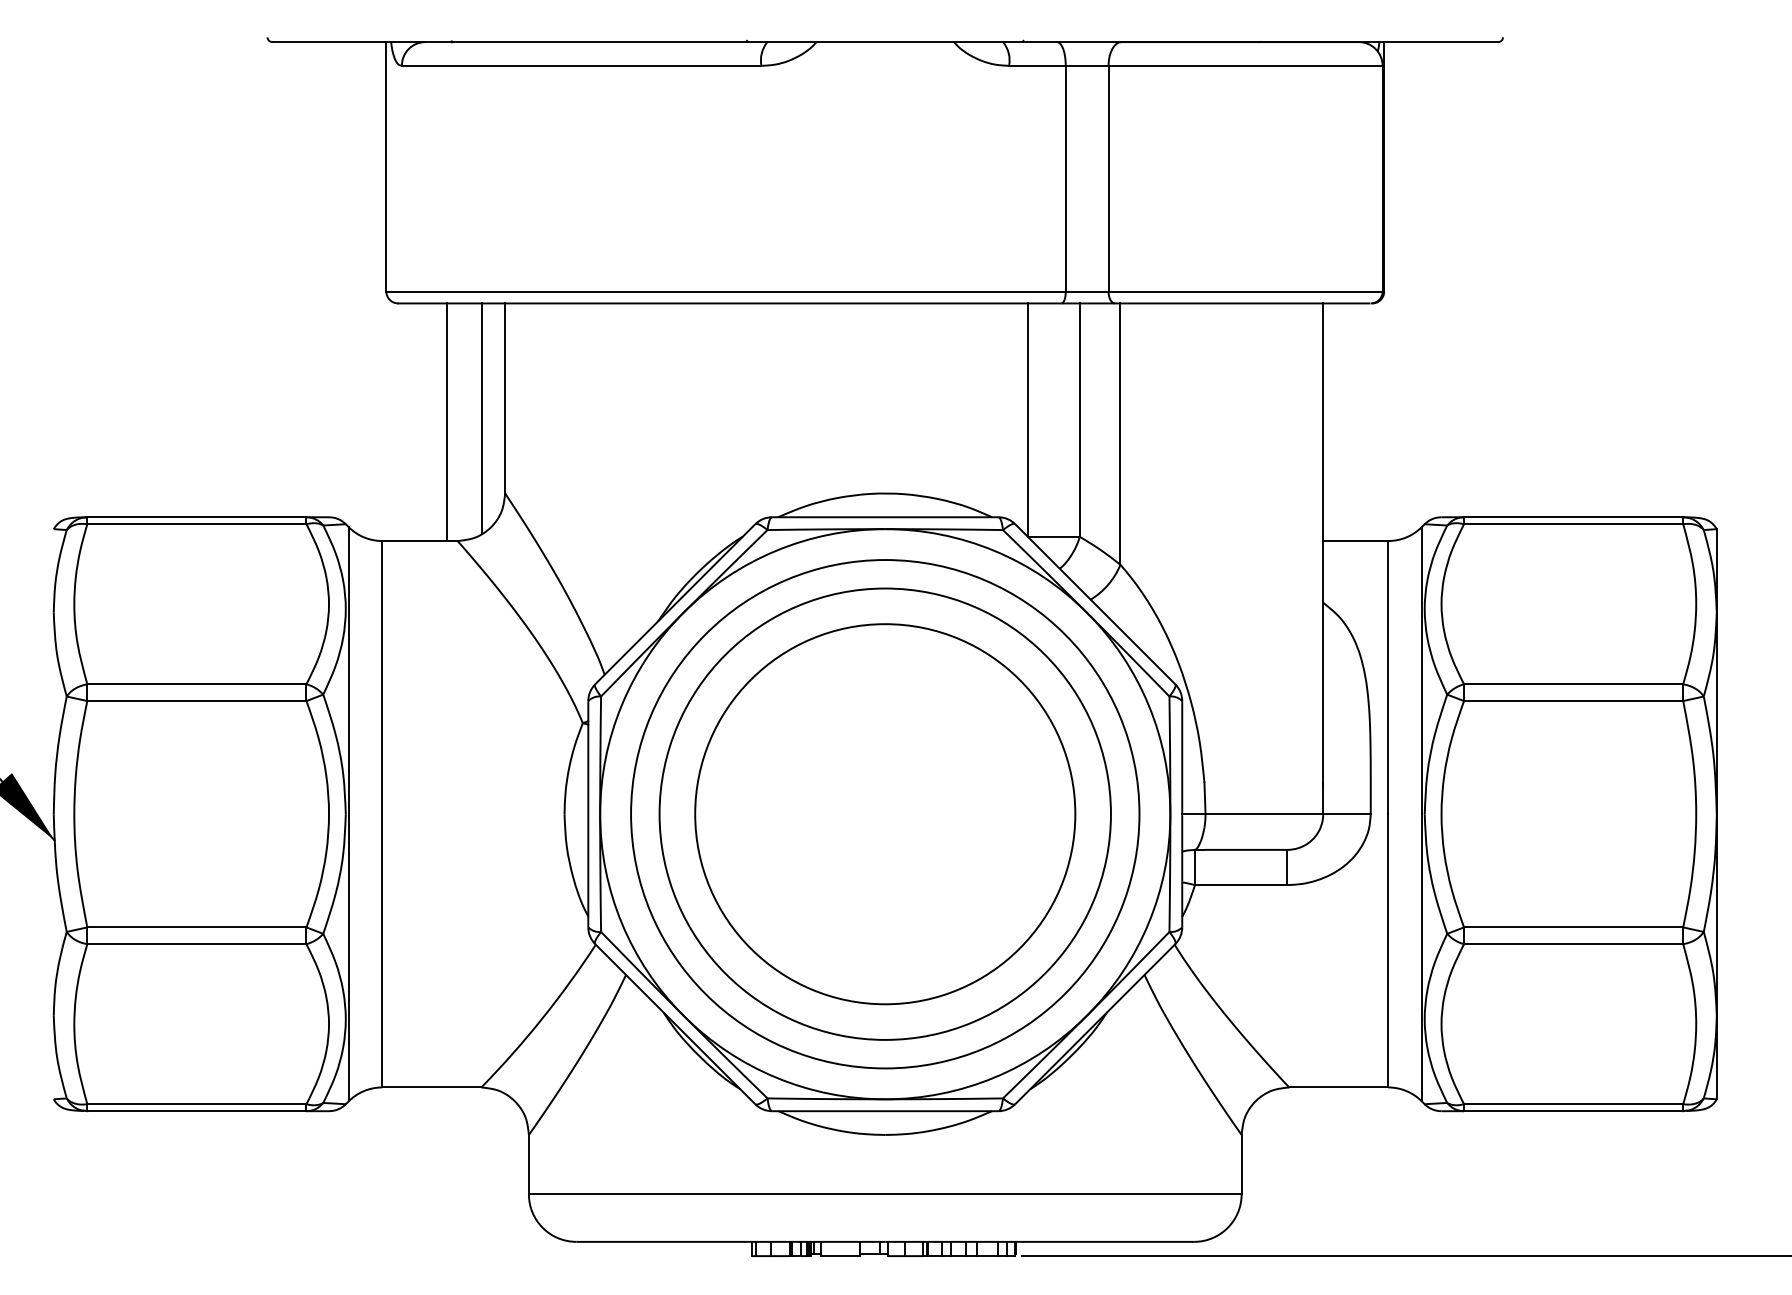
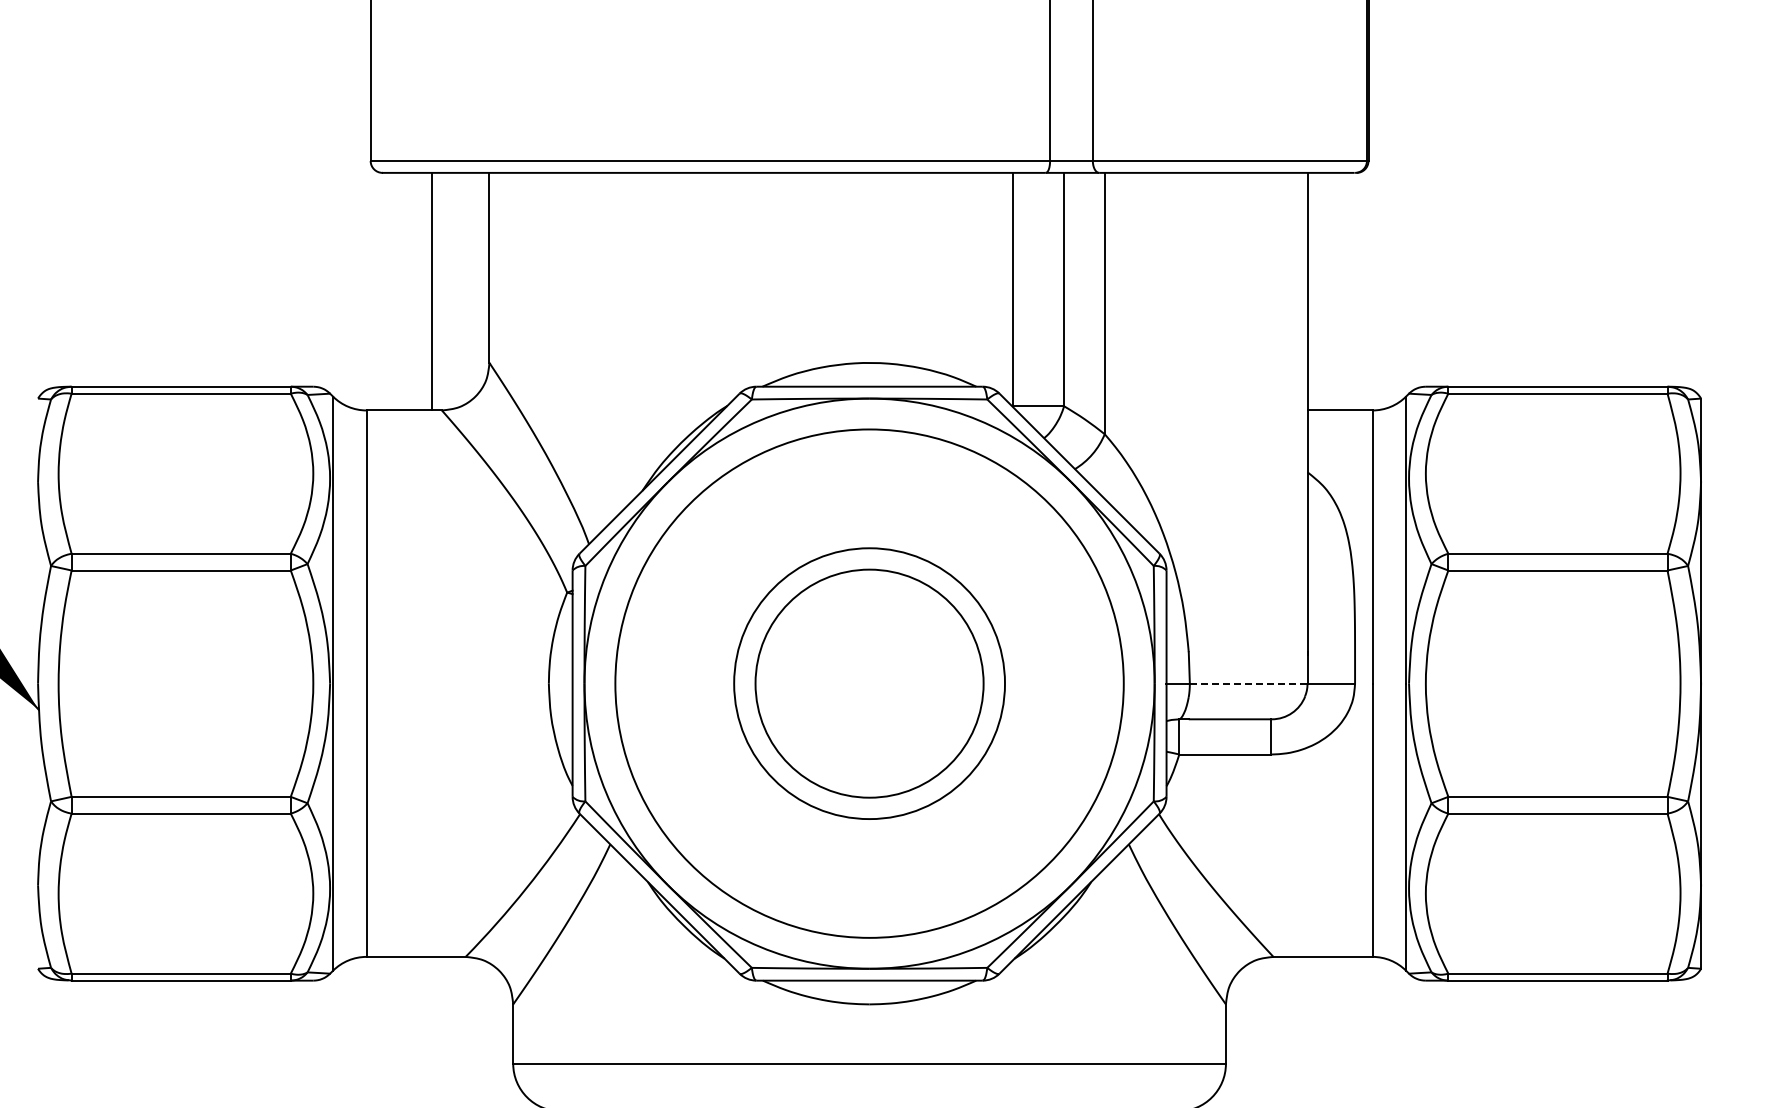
line: (482, 418) -> (466, 287), removed
circle: (884, 813) -> (868, 682), size x0.6
circle: (885, 814) -> (869, 683), size x0.6
line: (1264, 814) -> (1248, 683), solid -> dashed

